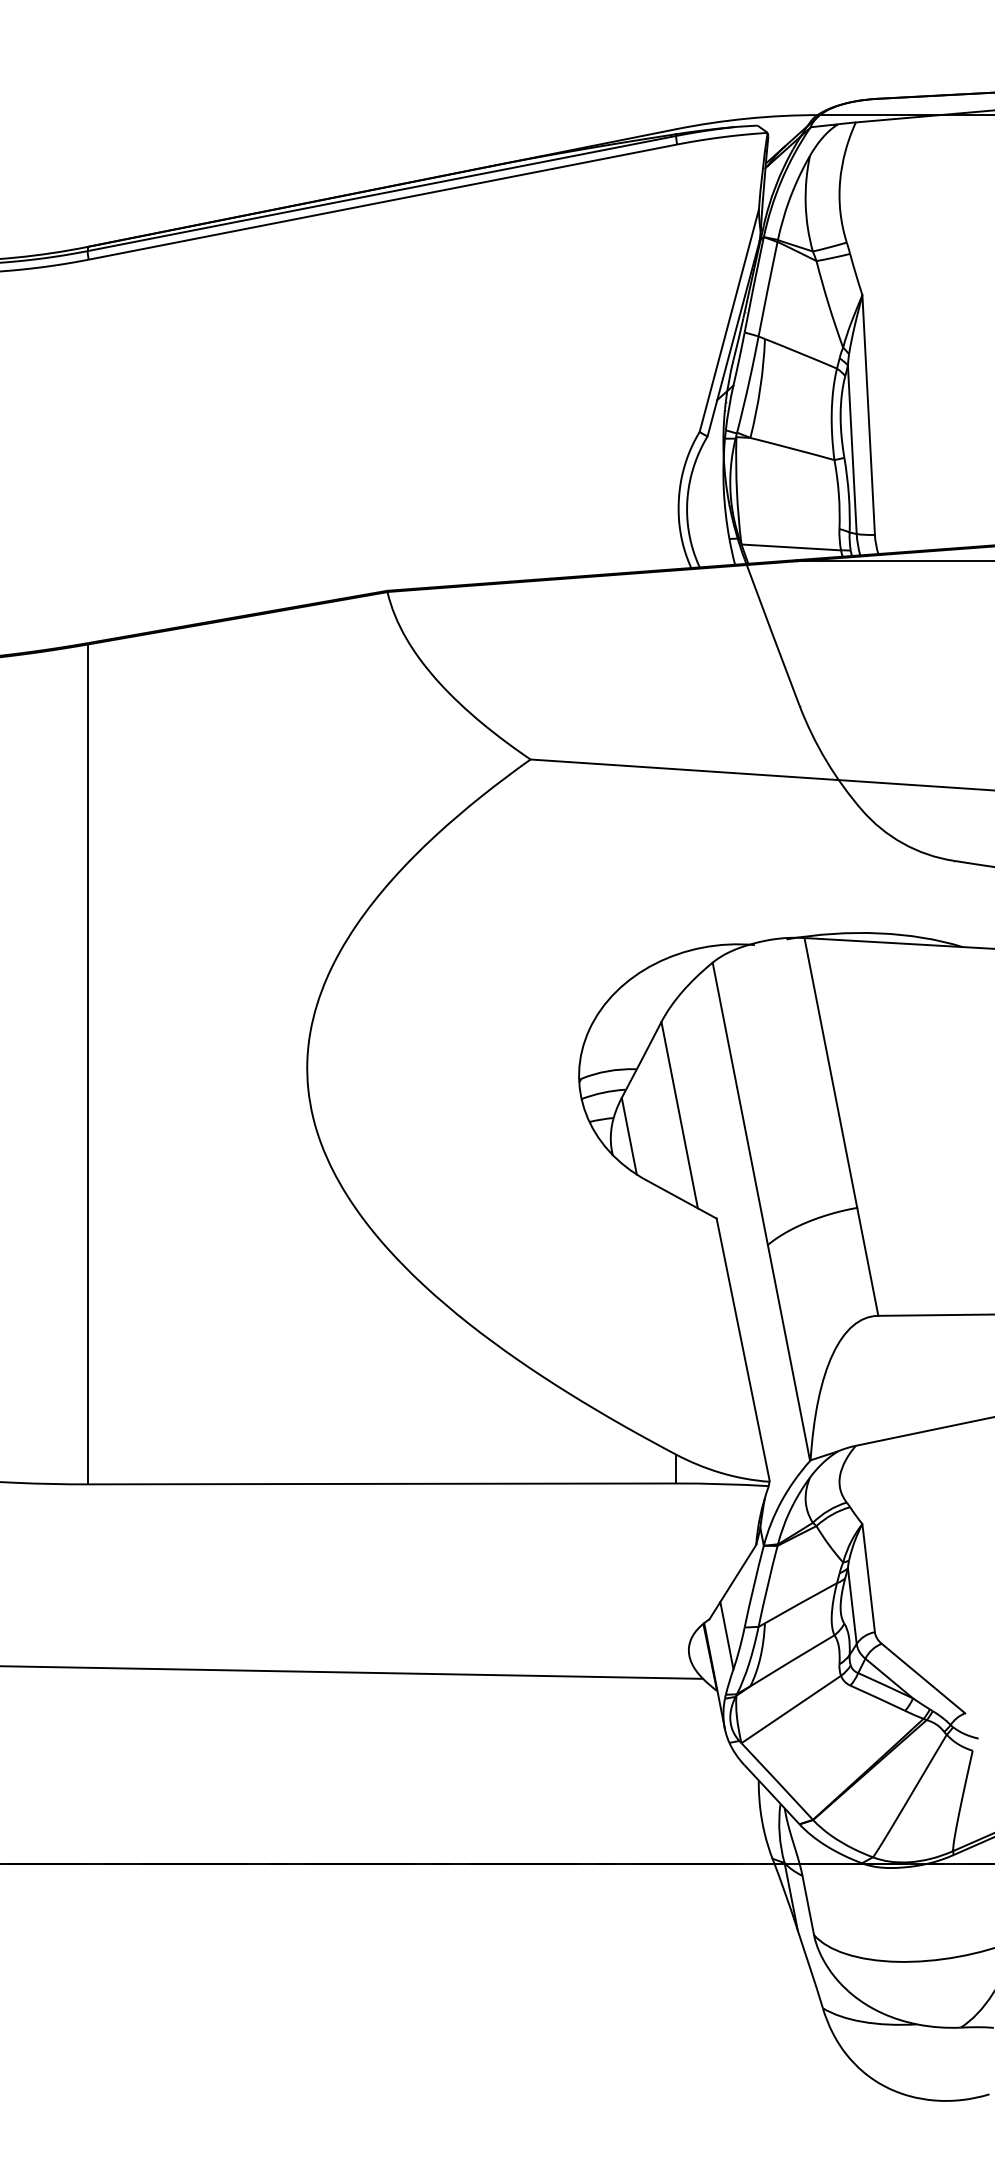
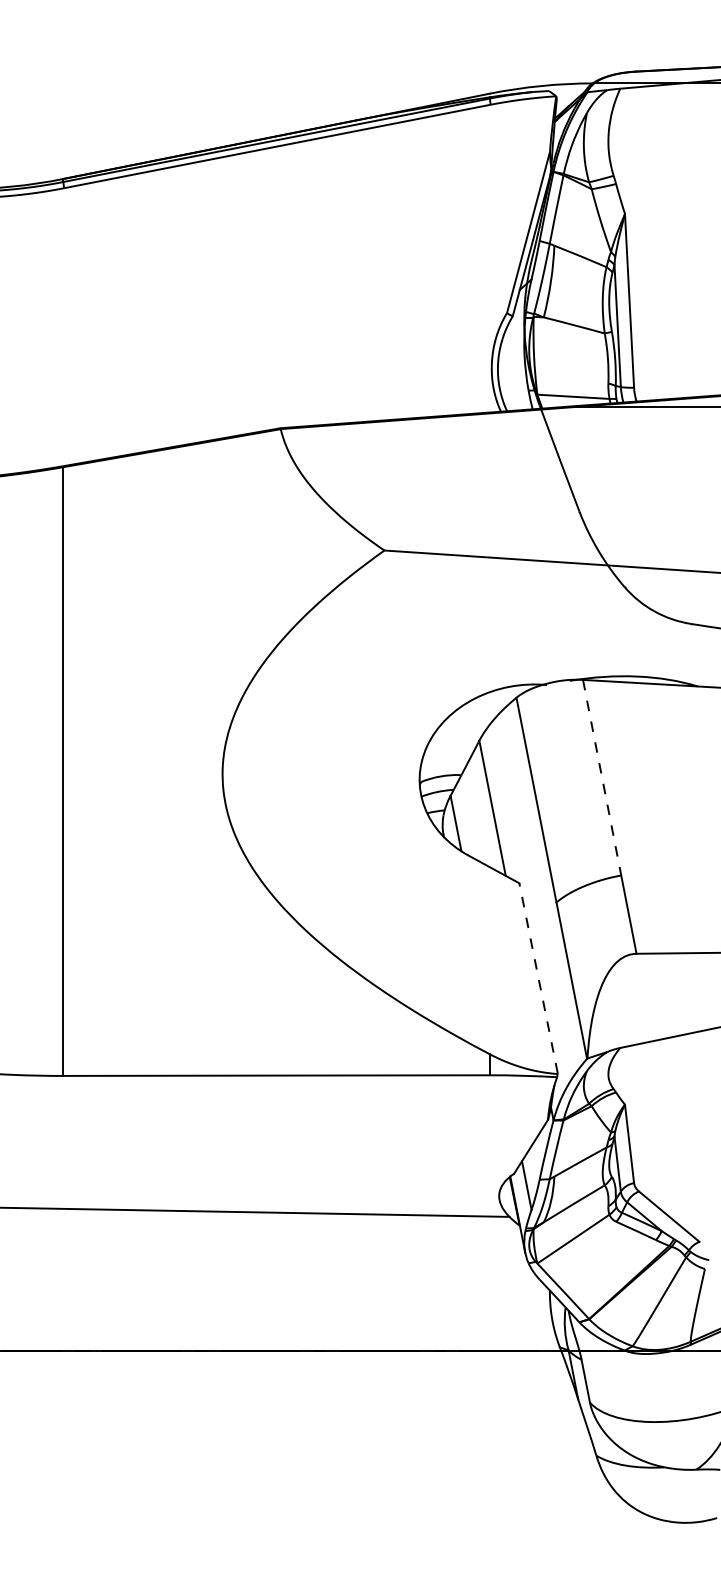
line: (831, 1072) -> (602, 777), solid -> dashed
line: (743, 1349) -> (538, 978), solid -> dashed

